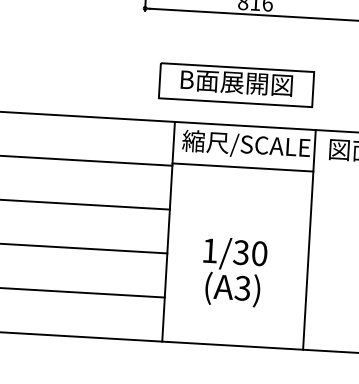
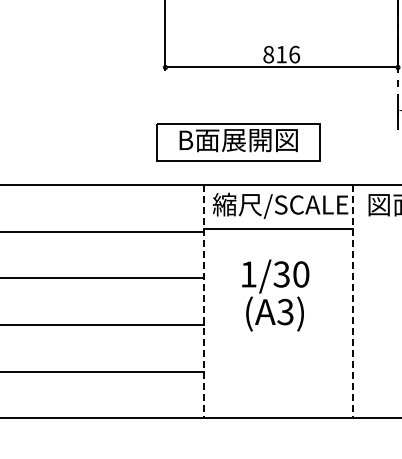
part: (236, 84) -> (238, 142), moved
line: (168, 232) -> (203, 302), solid -> dashed
line: (308, 240) -> (352, 302), solid -> dashed
text: (234, 272) -> (275, 295), moved

